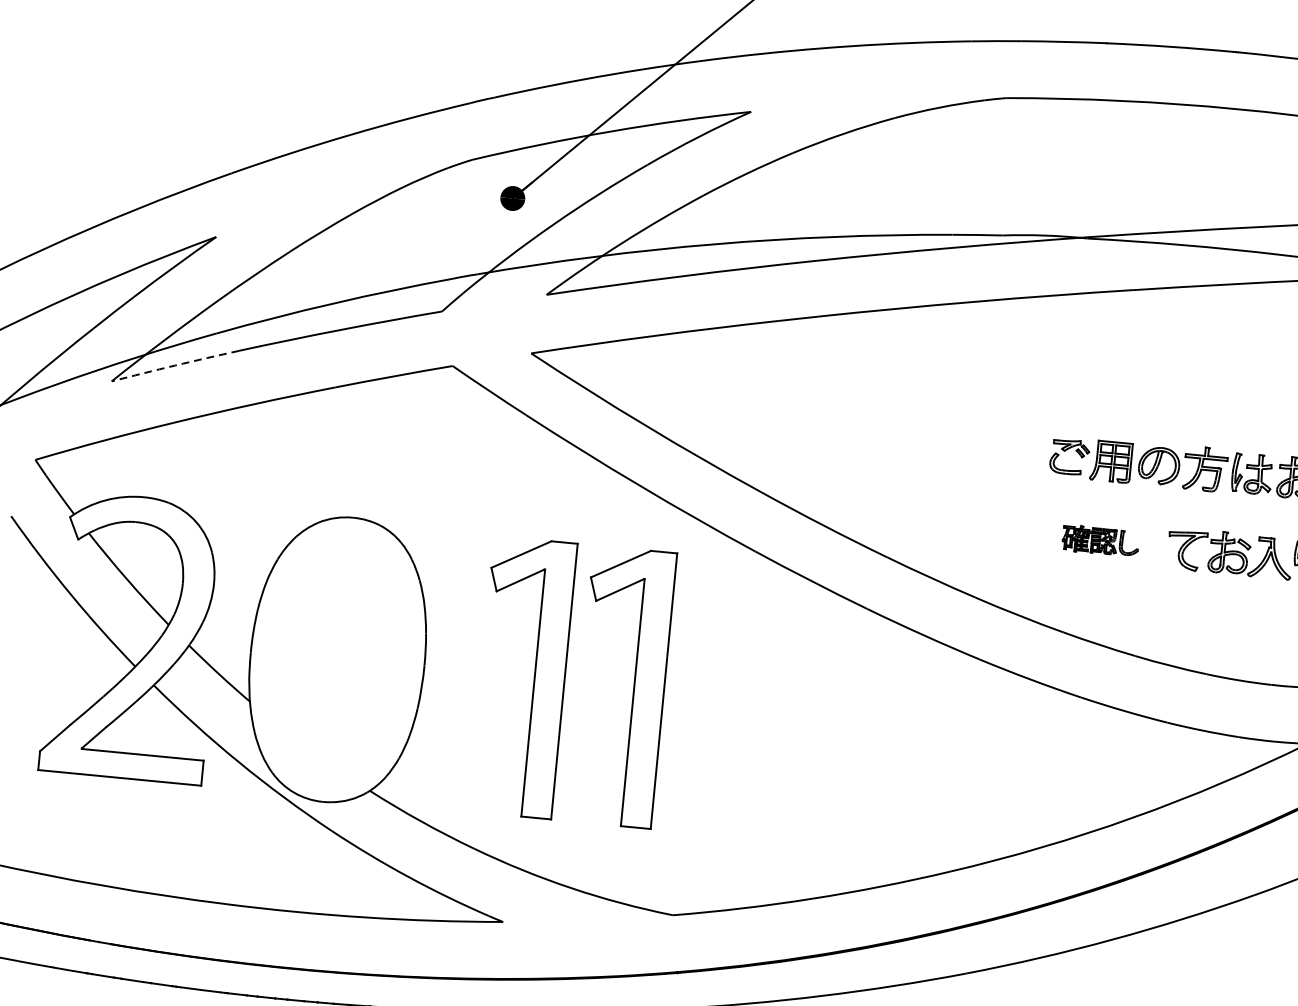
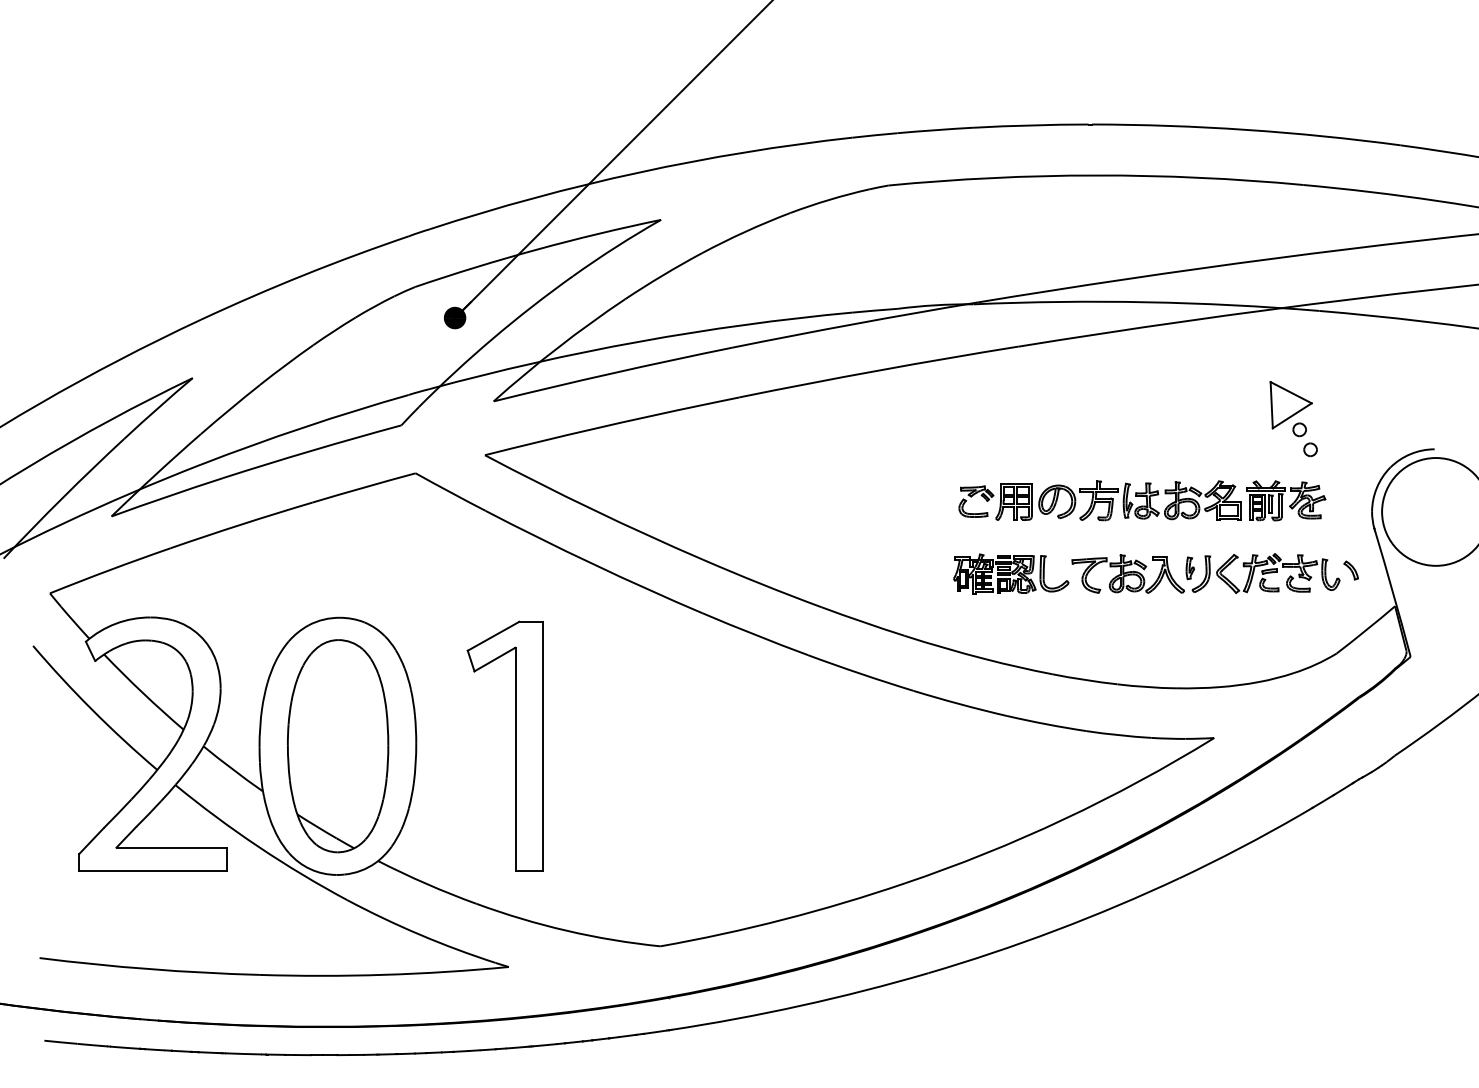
arc: (175, 365) -> (167, 496), dashed -> solid
part: (1100, 540) -> (1011, 573), size x1.67
part: (338, 659) -> (338, 746), added
part: (633, 687) -> (605, 745), removed

